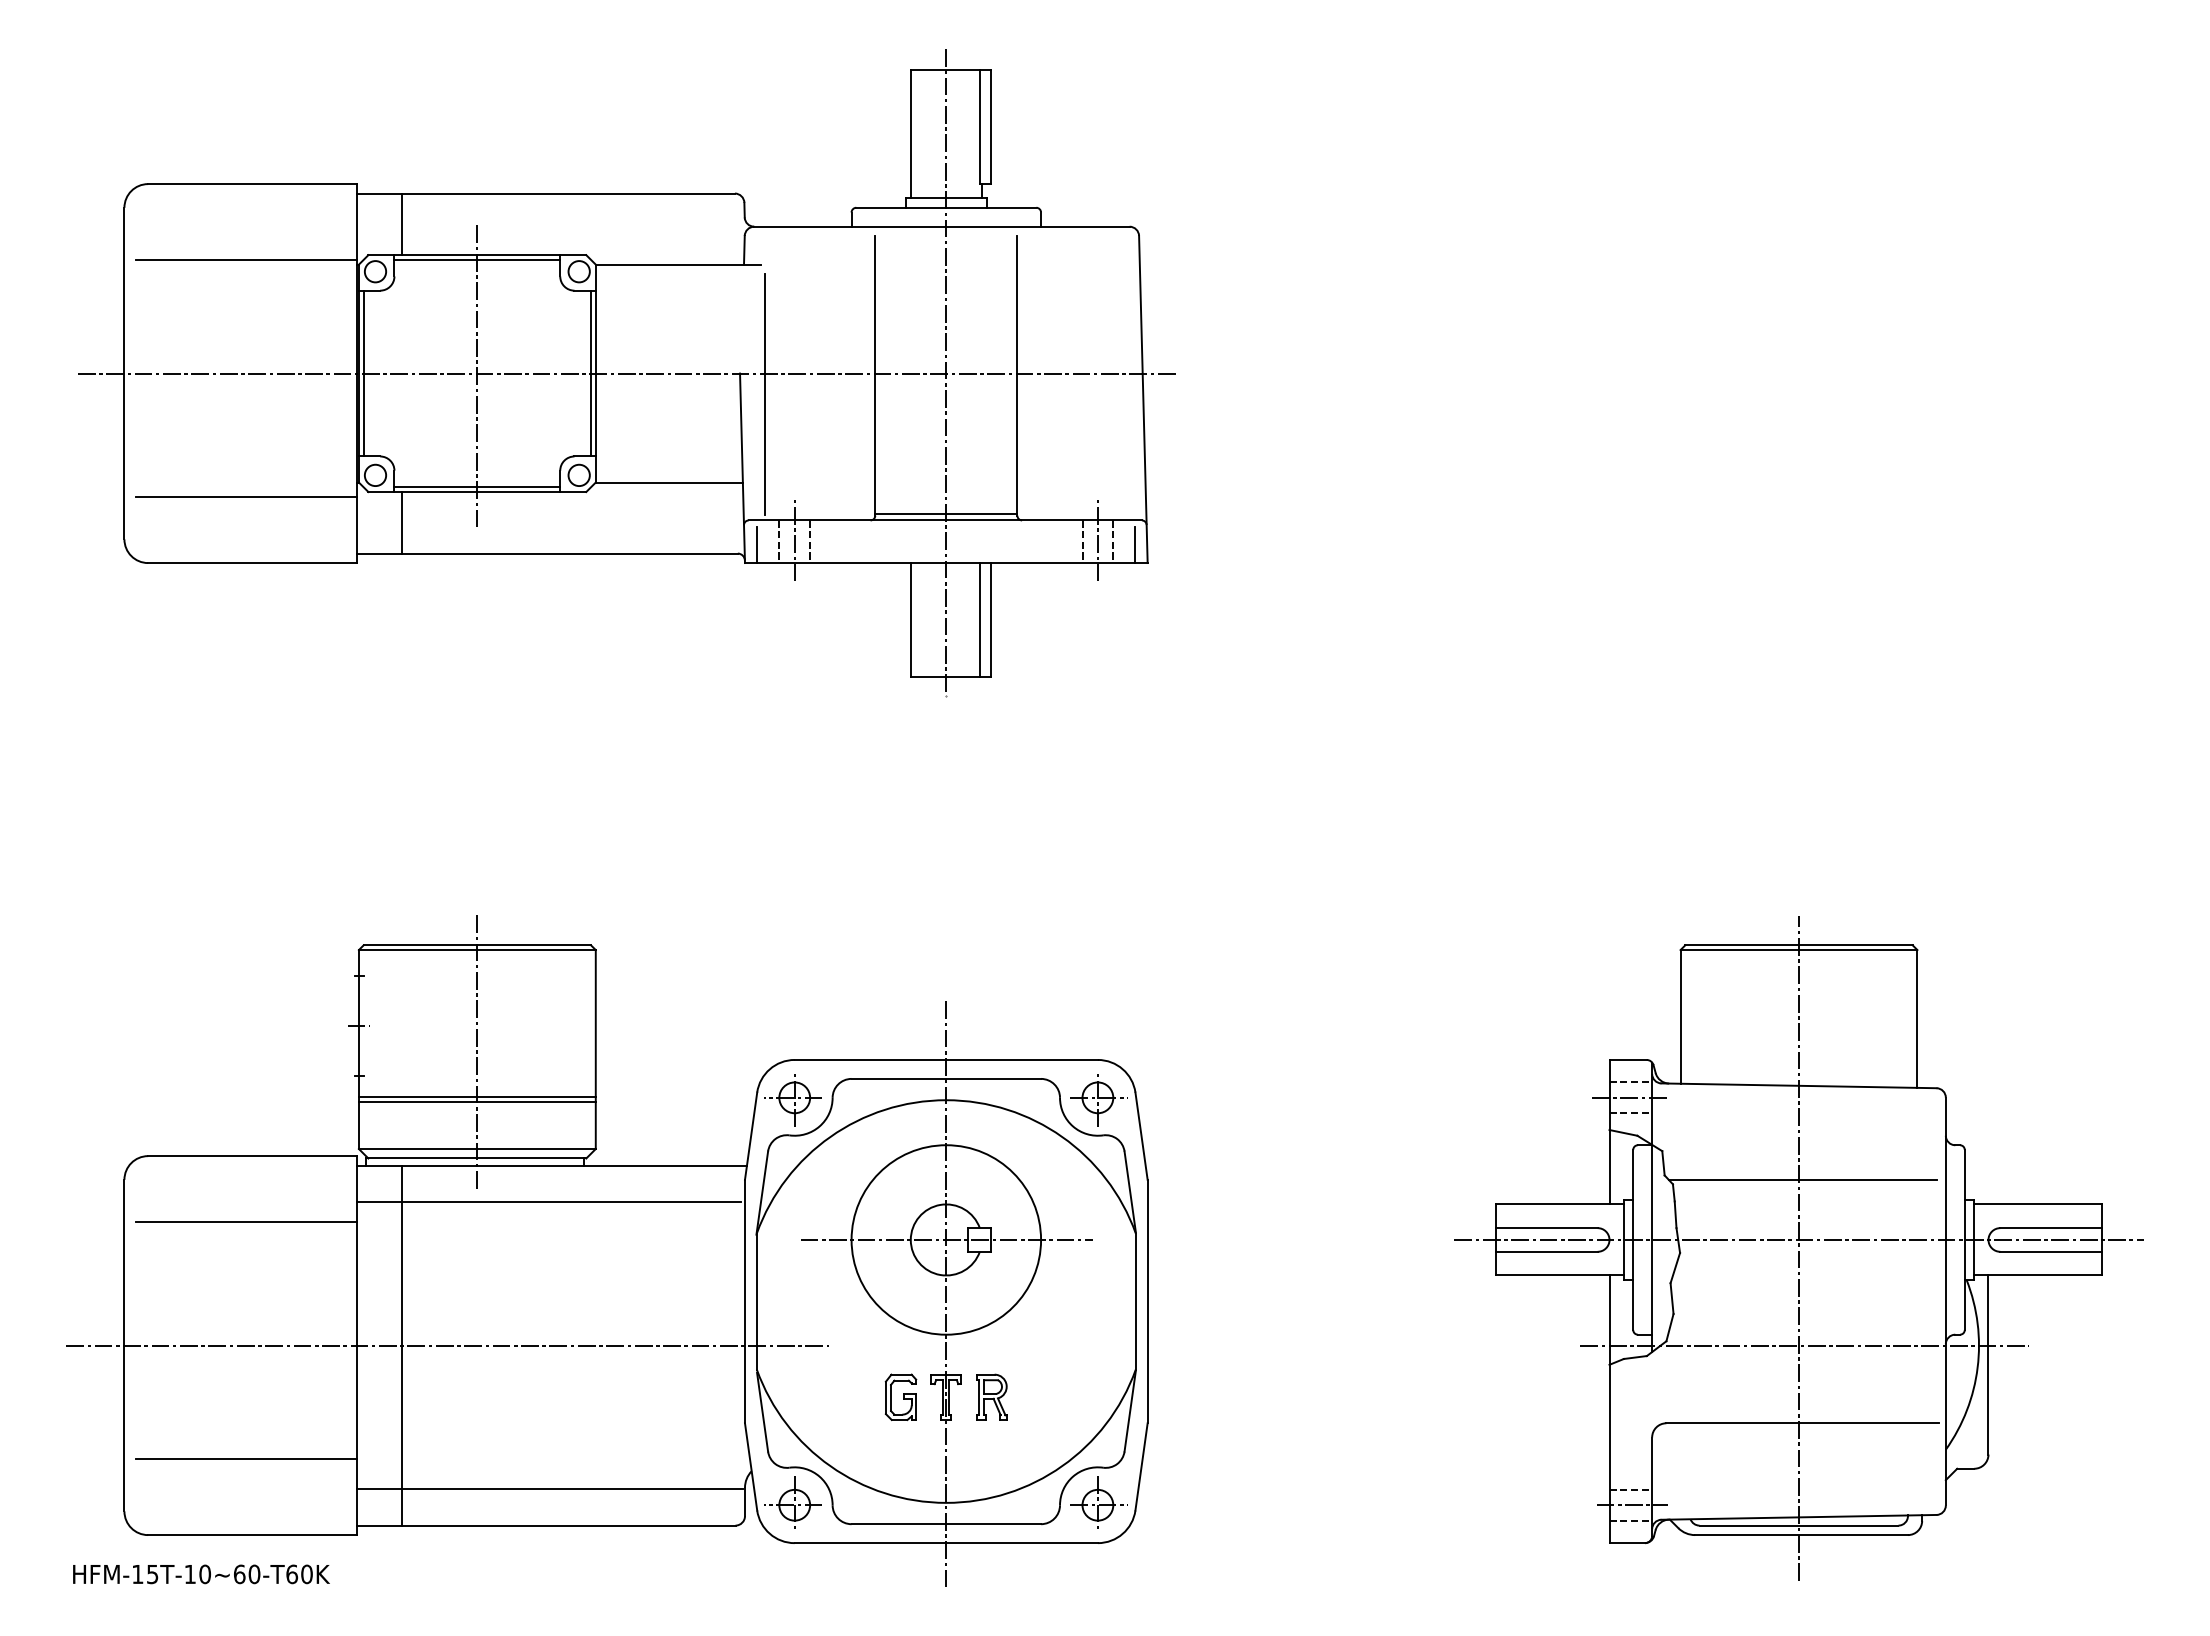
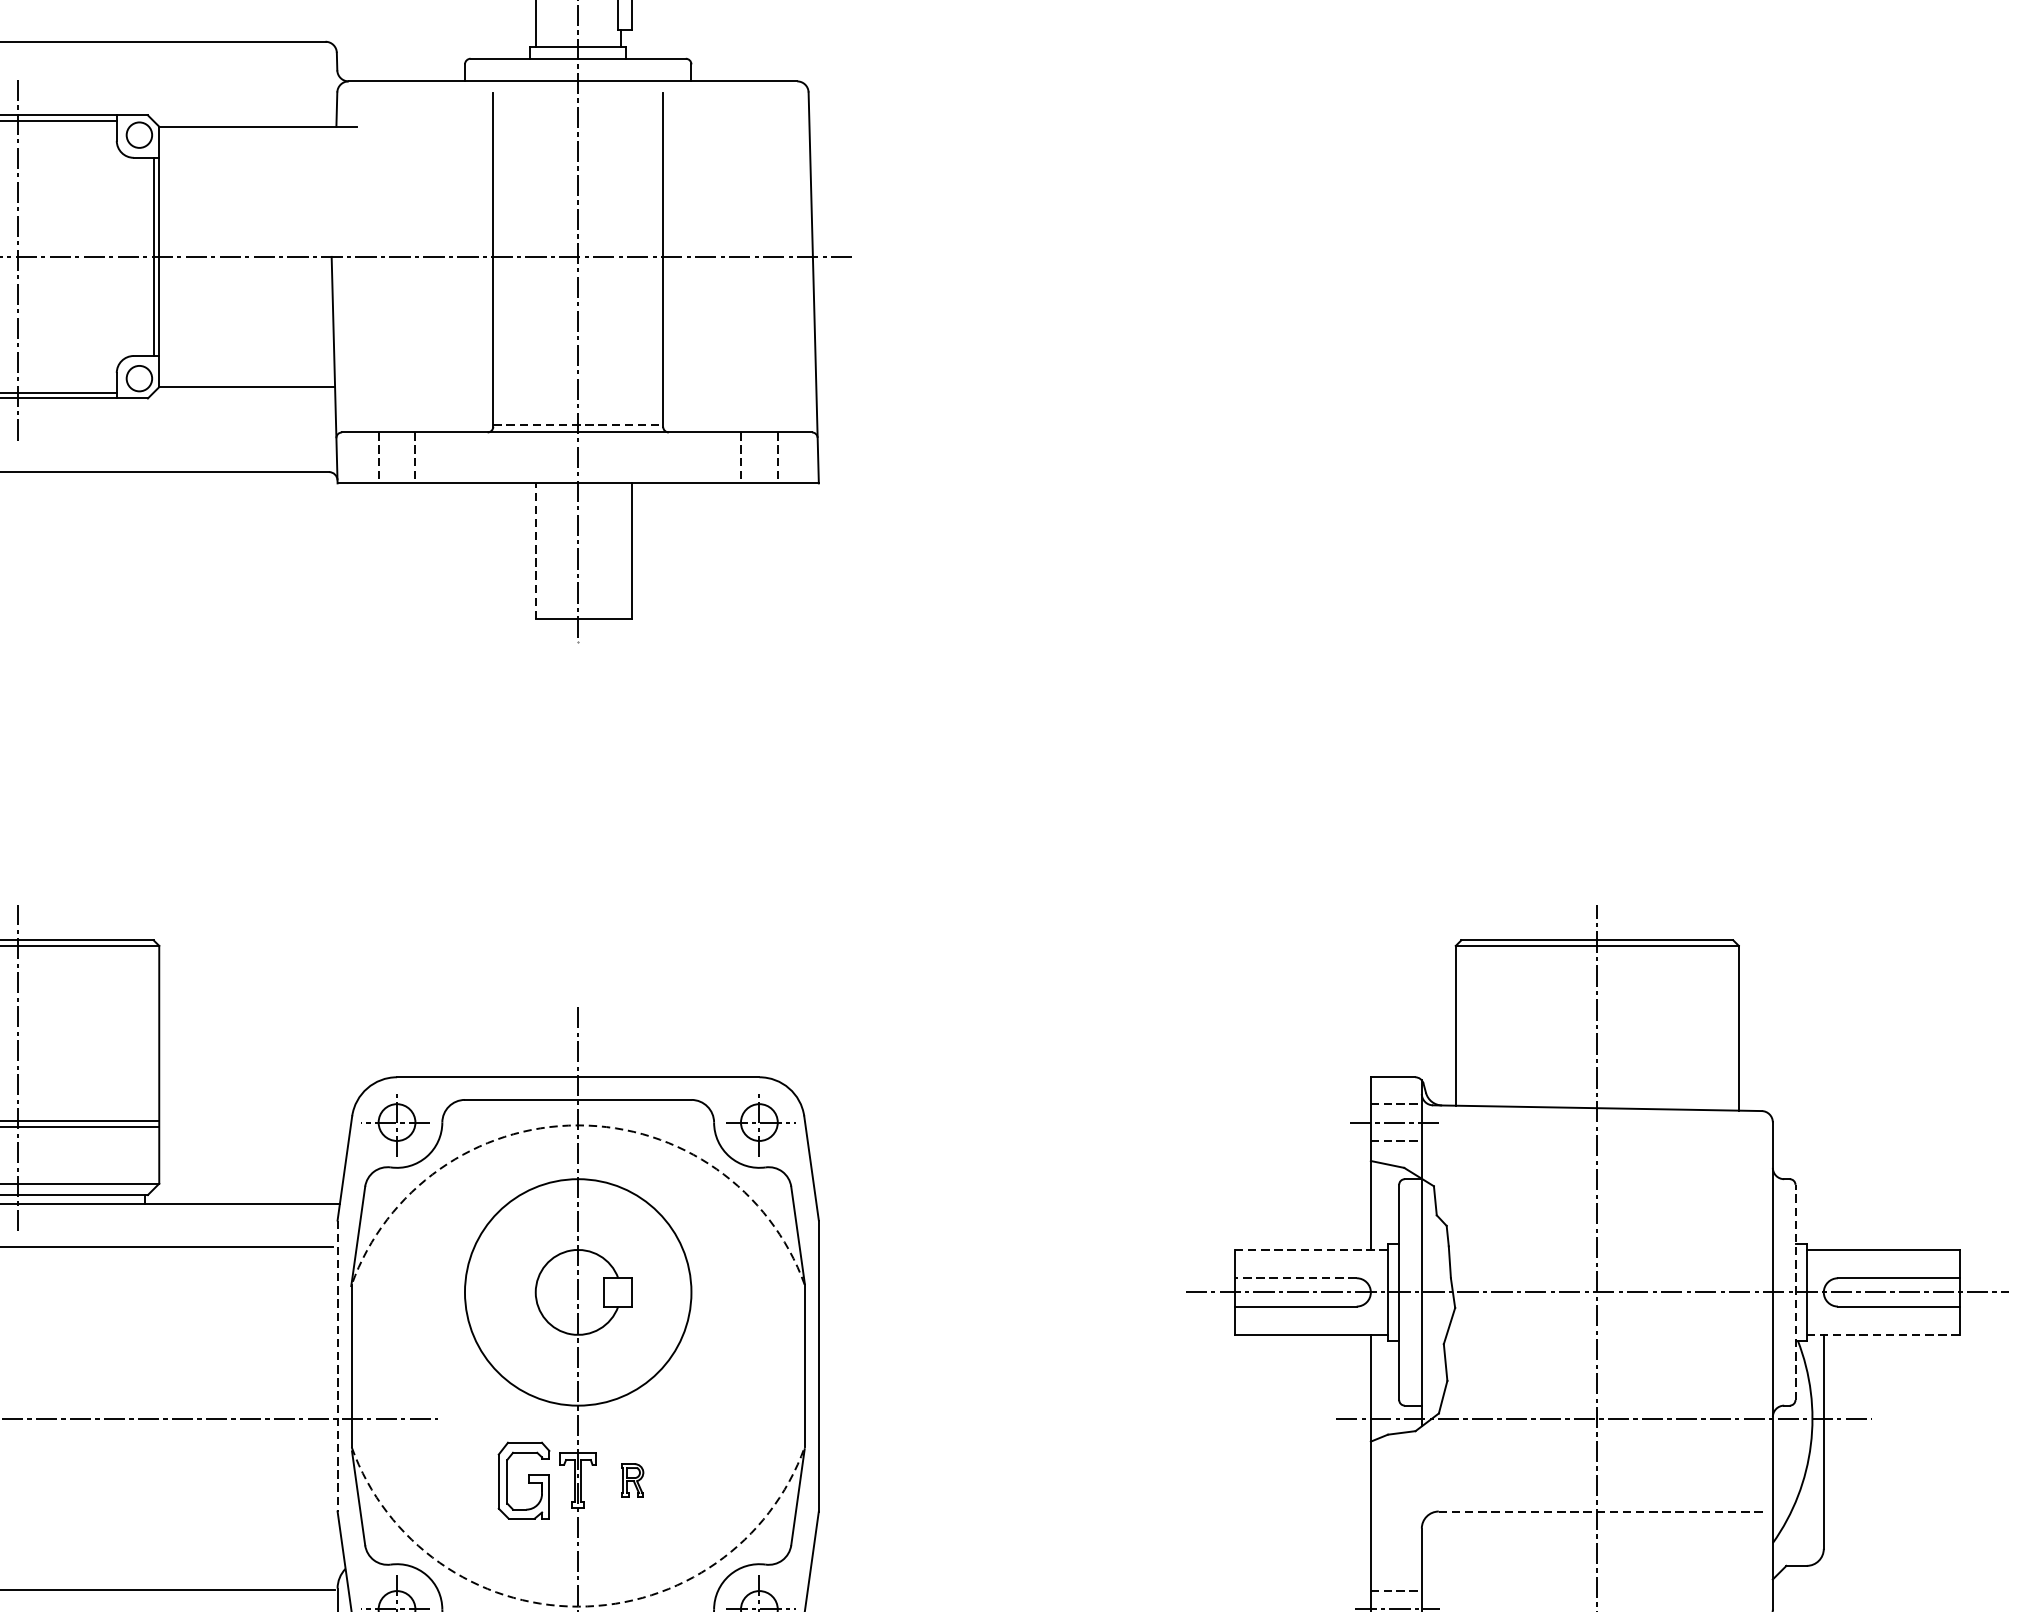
line: (765, 394) -> (362, 281), removed
line: (946, 514) -> (578, 425), solid -> dashed
line: (794, 540) -> (396, 456), removed
line: (1097, 540) -> (758, 456), removed
line: (757, 544) -> (352, 461), removed
line: (1135, 544) -> (804, 461), removed
line: (910, 619) -> (535, 550), solid -> dashed
line: (979, 619) -> (617, 550), removed
arc: (946, 1100) -> (578, 1125), solid -> dashed
line: (1802, 1179) -> (1601, 1220), removed
line: (1559, 1204) -> (1311, 1250), solid -> dashed
line: (1546, 1228) -> (1295, 1278), solid -> dashed
line: (946, 1239) -> (578, 1291), removed
line: (1964, 1239) -> (1795, 1291), solid -> dashed
line: (2038, 1275) -> (1883, 1334), solid -> dashed
line: (745, 1301) -> (338, 1365), solid -> dashed
part: (900, 1396) -> (523, 1479), size x1.4
part: (991, 1396) -> (632, 1479), size x0.6
line: (1803, 1423) -> (1602, 1511), solid -> dashed
arc: (946, 1502) -> (578, 1606), solid -> dashed

